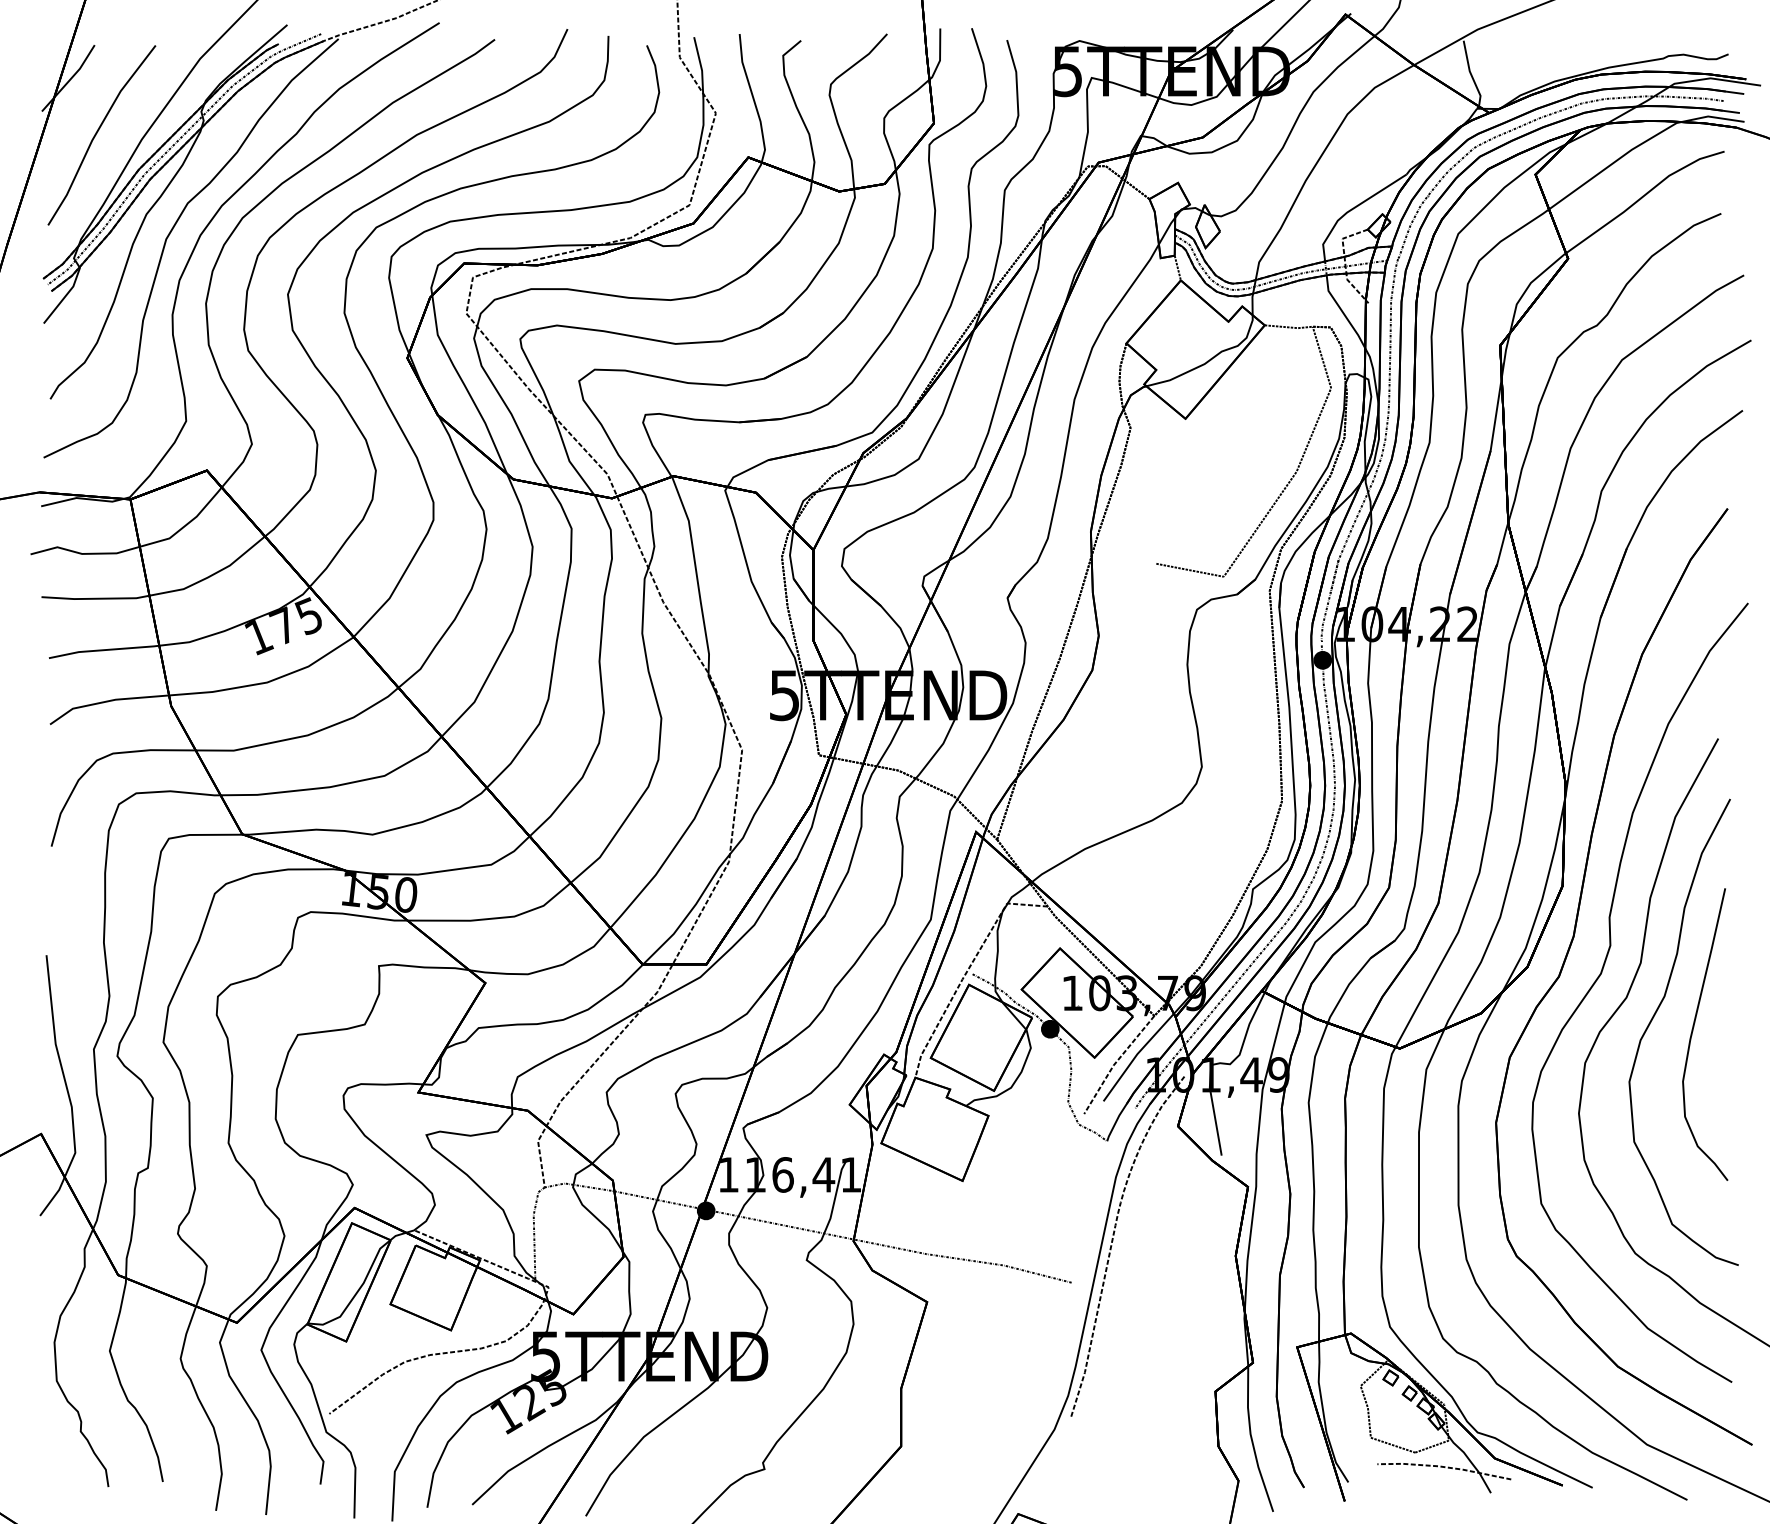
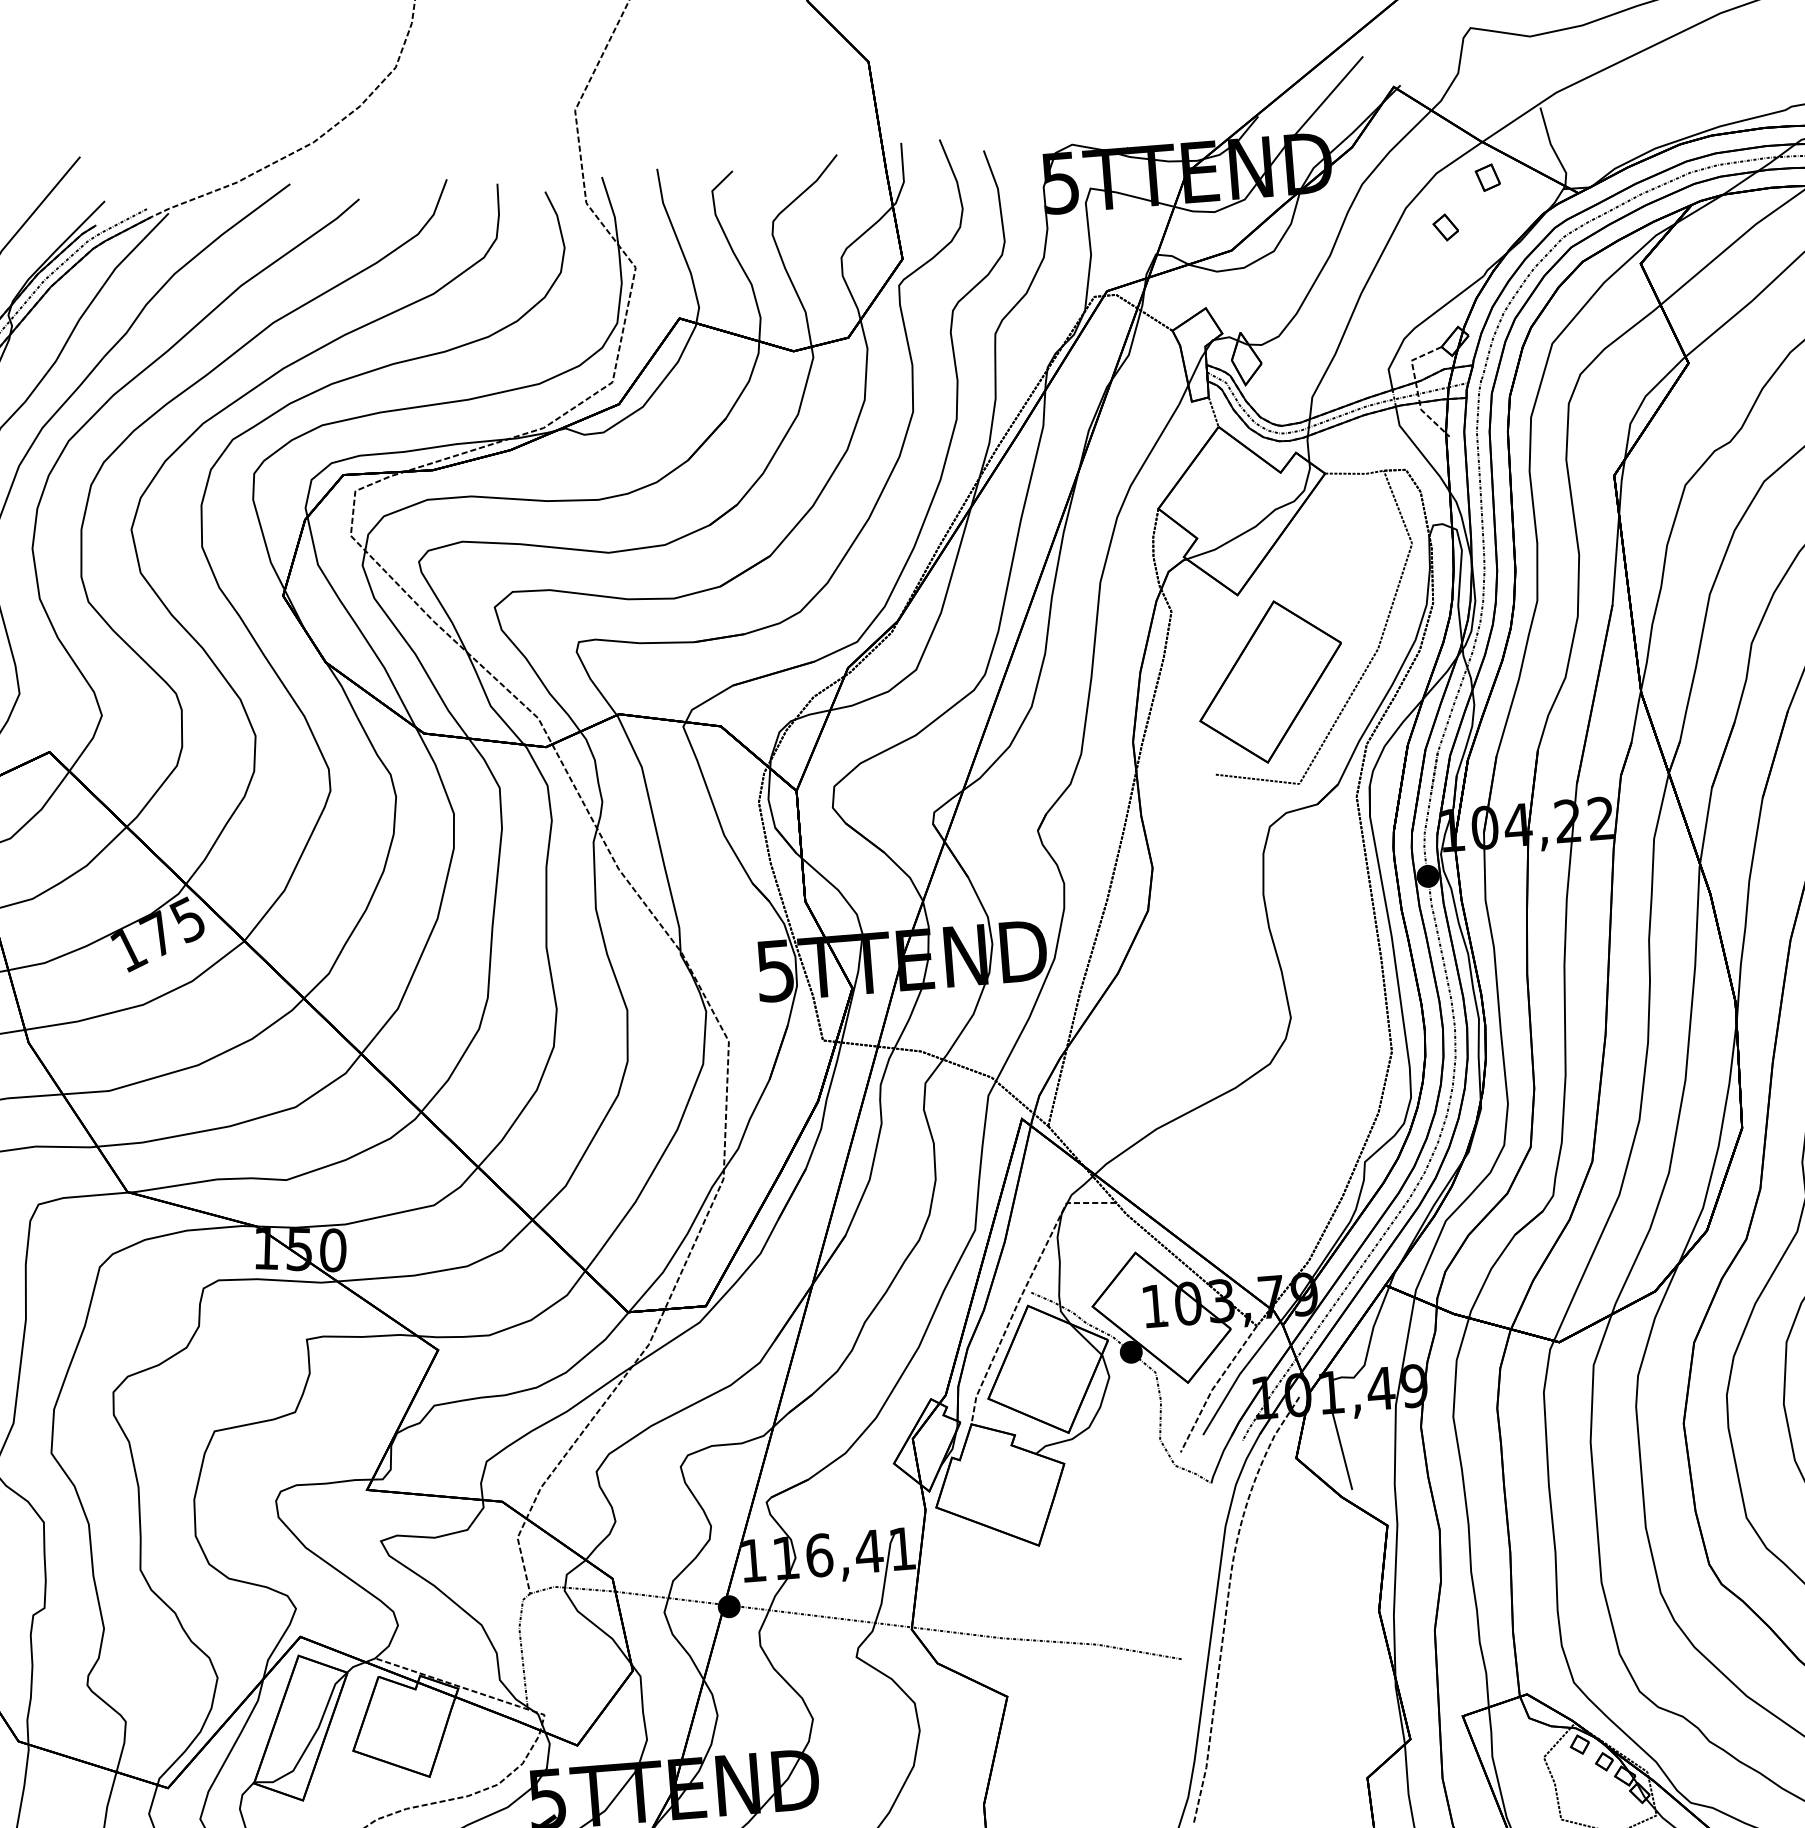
part: (1415, 94) -> (1486, 177), added
part: (1378, 131) -> (1445, 226), added
part: (1206, 491) -> (1270, 681), added

